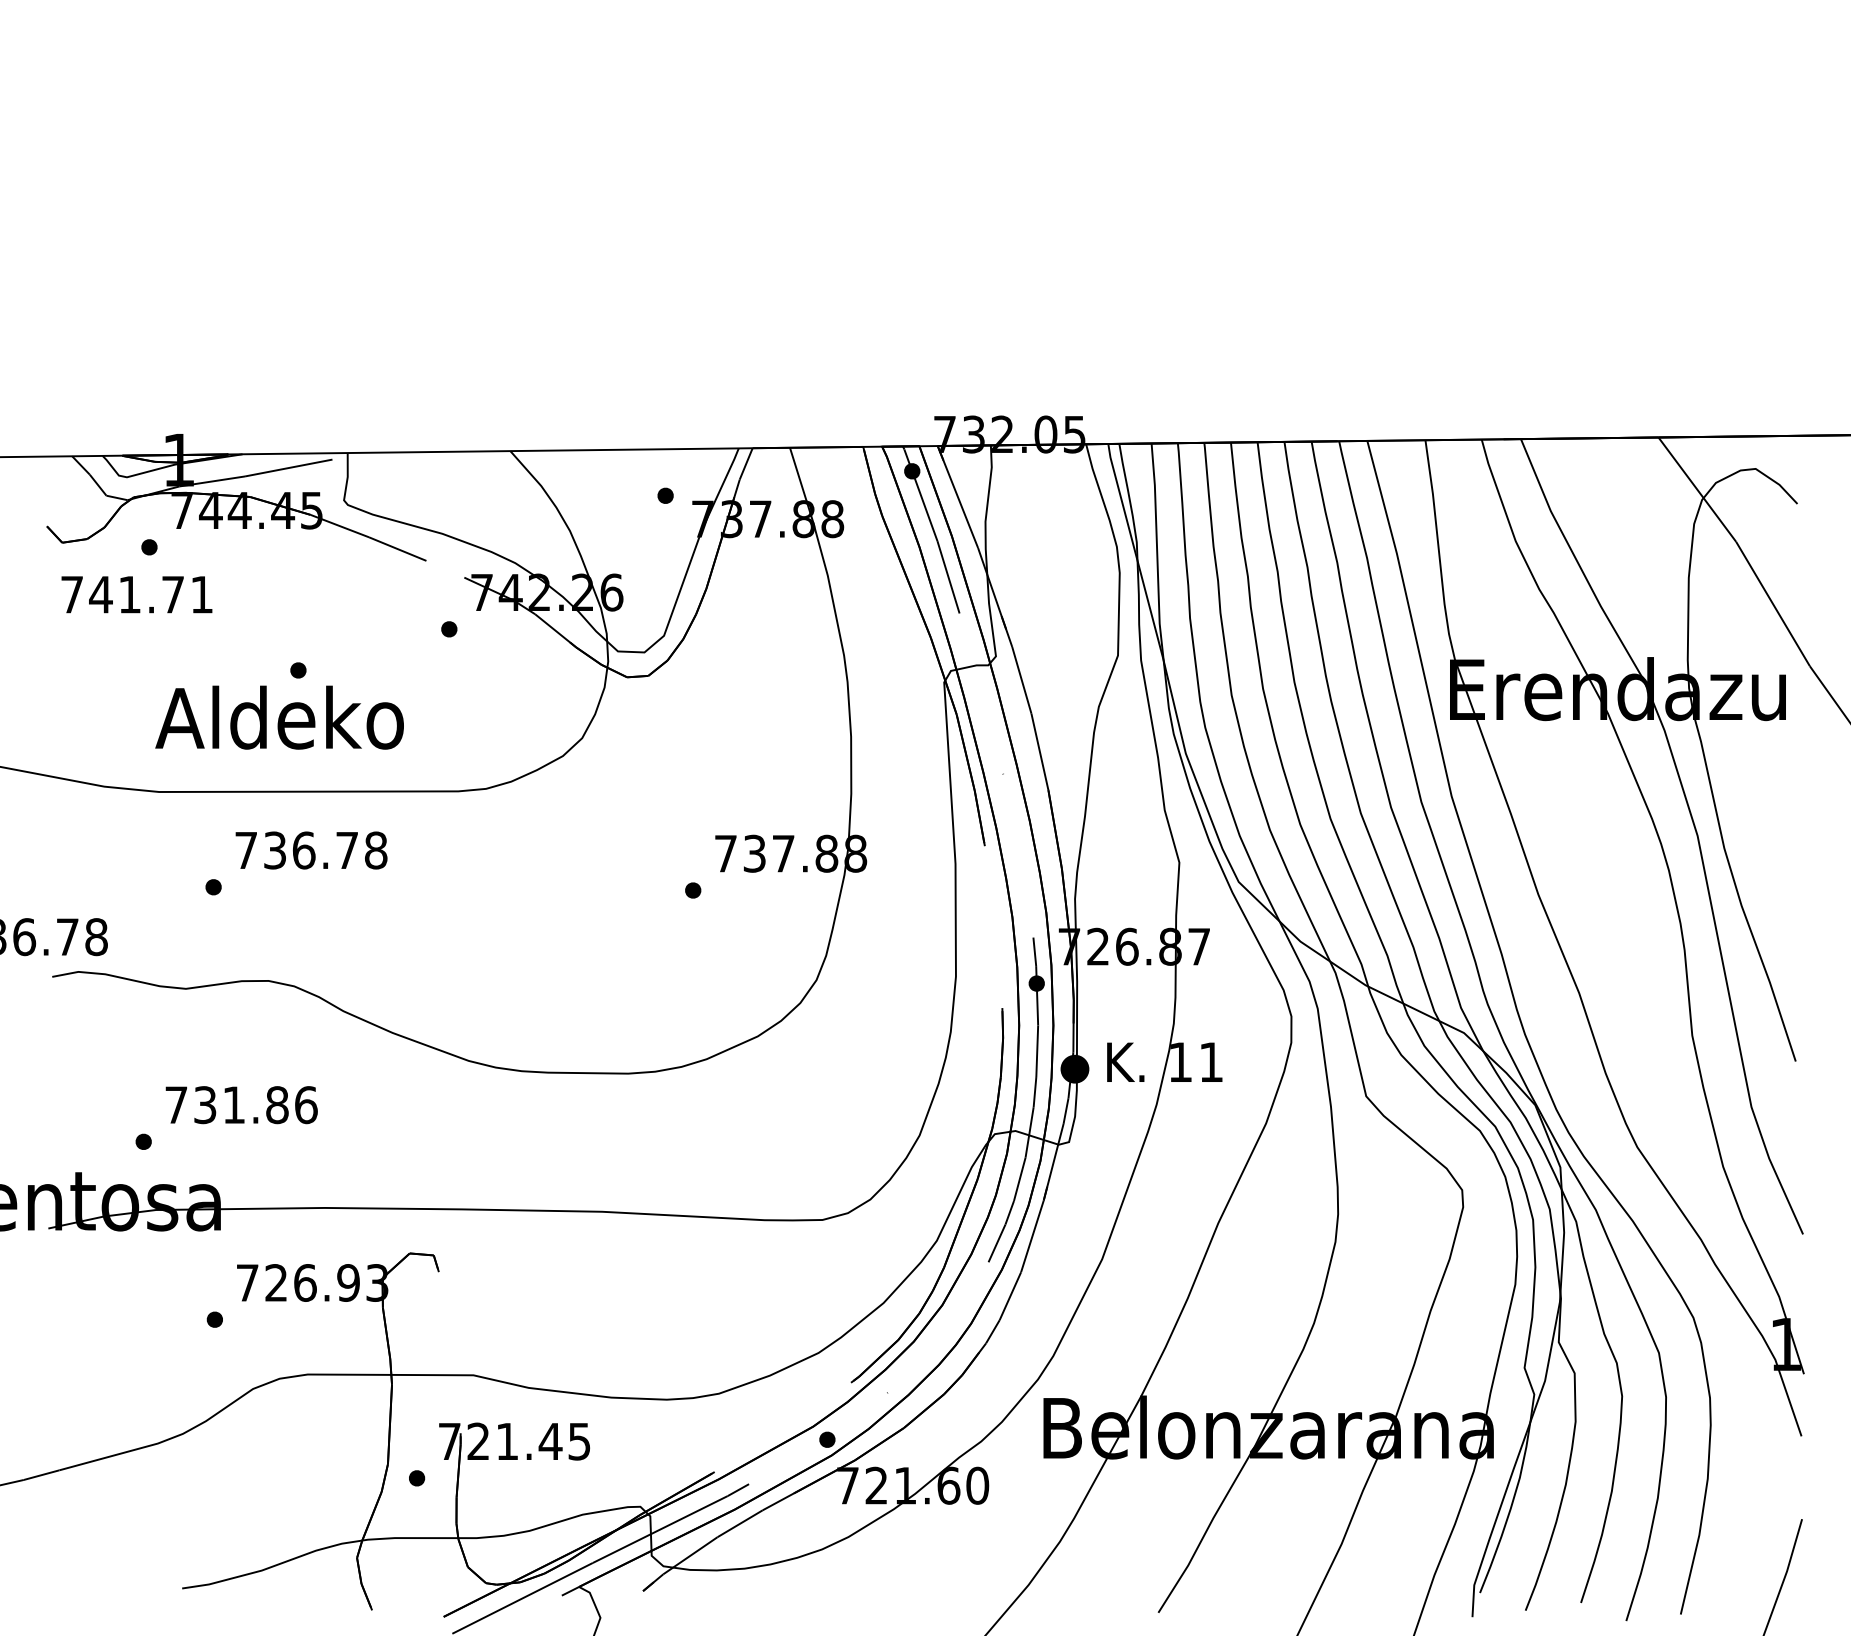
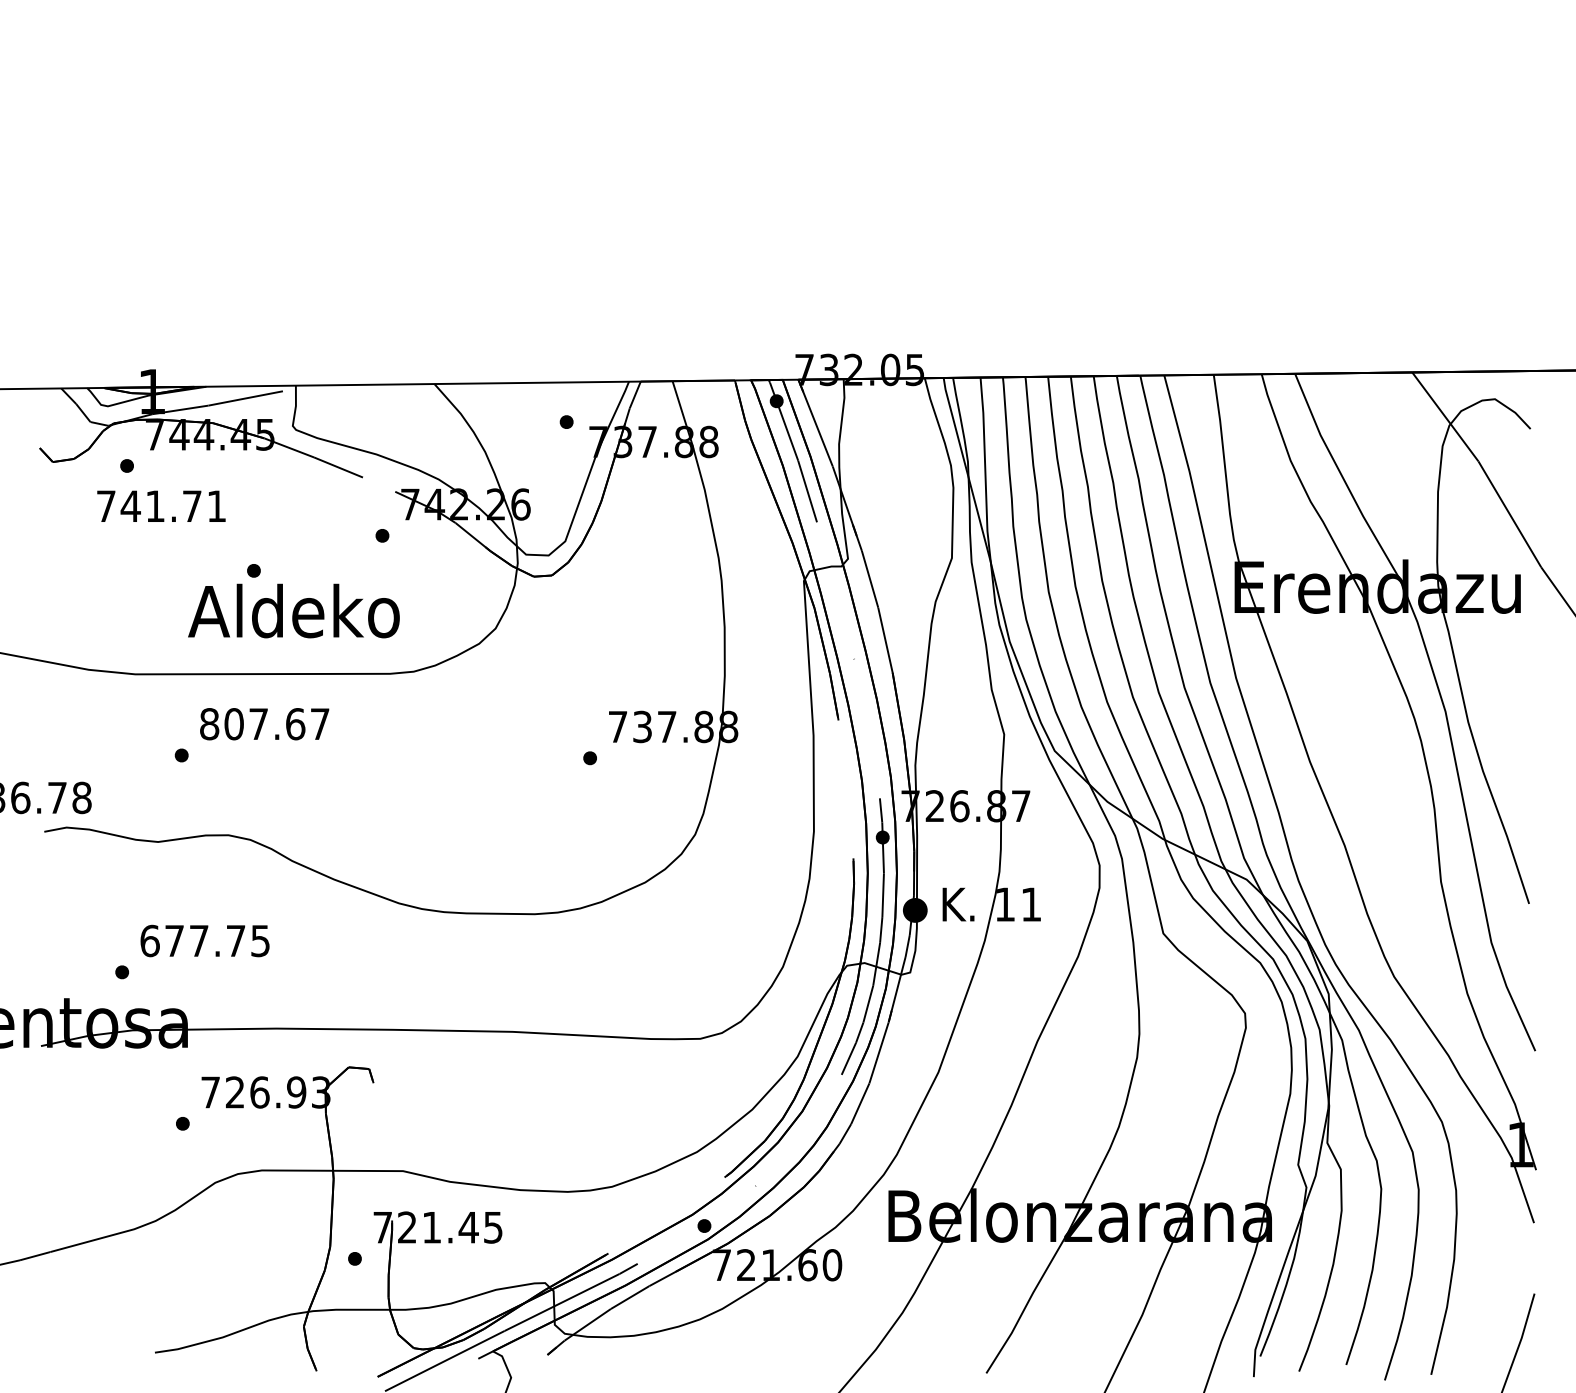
text: (137, 593) -> (161, 505), moved
text: (279, 717) -> (293, 610), moved
text: (310, 850) -> (264, 724), 736.78 -> 807.67
text: (241, 1104) -> (205, 940), 731.86 -> 677.75

